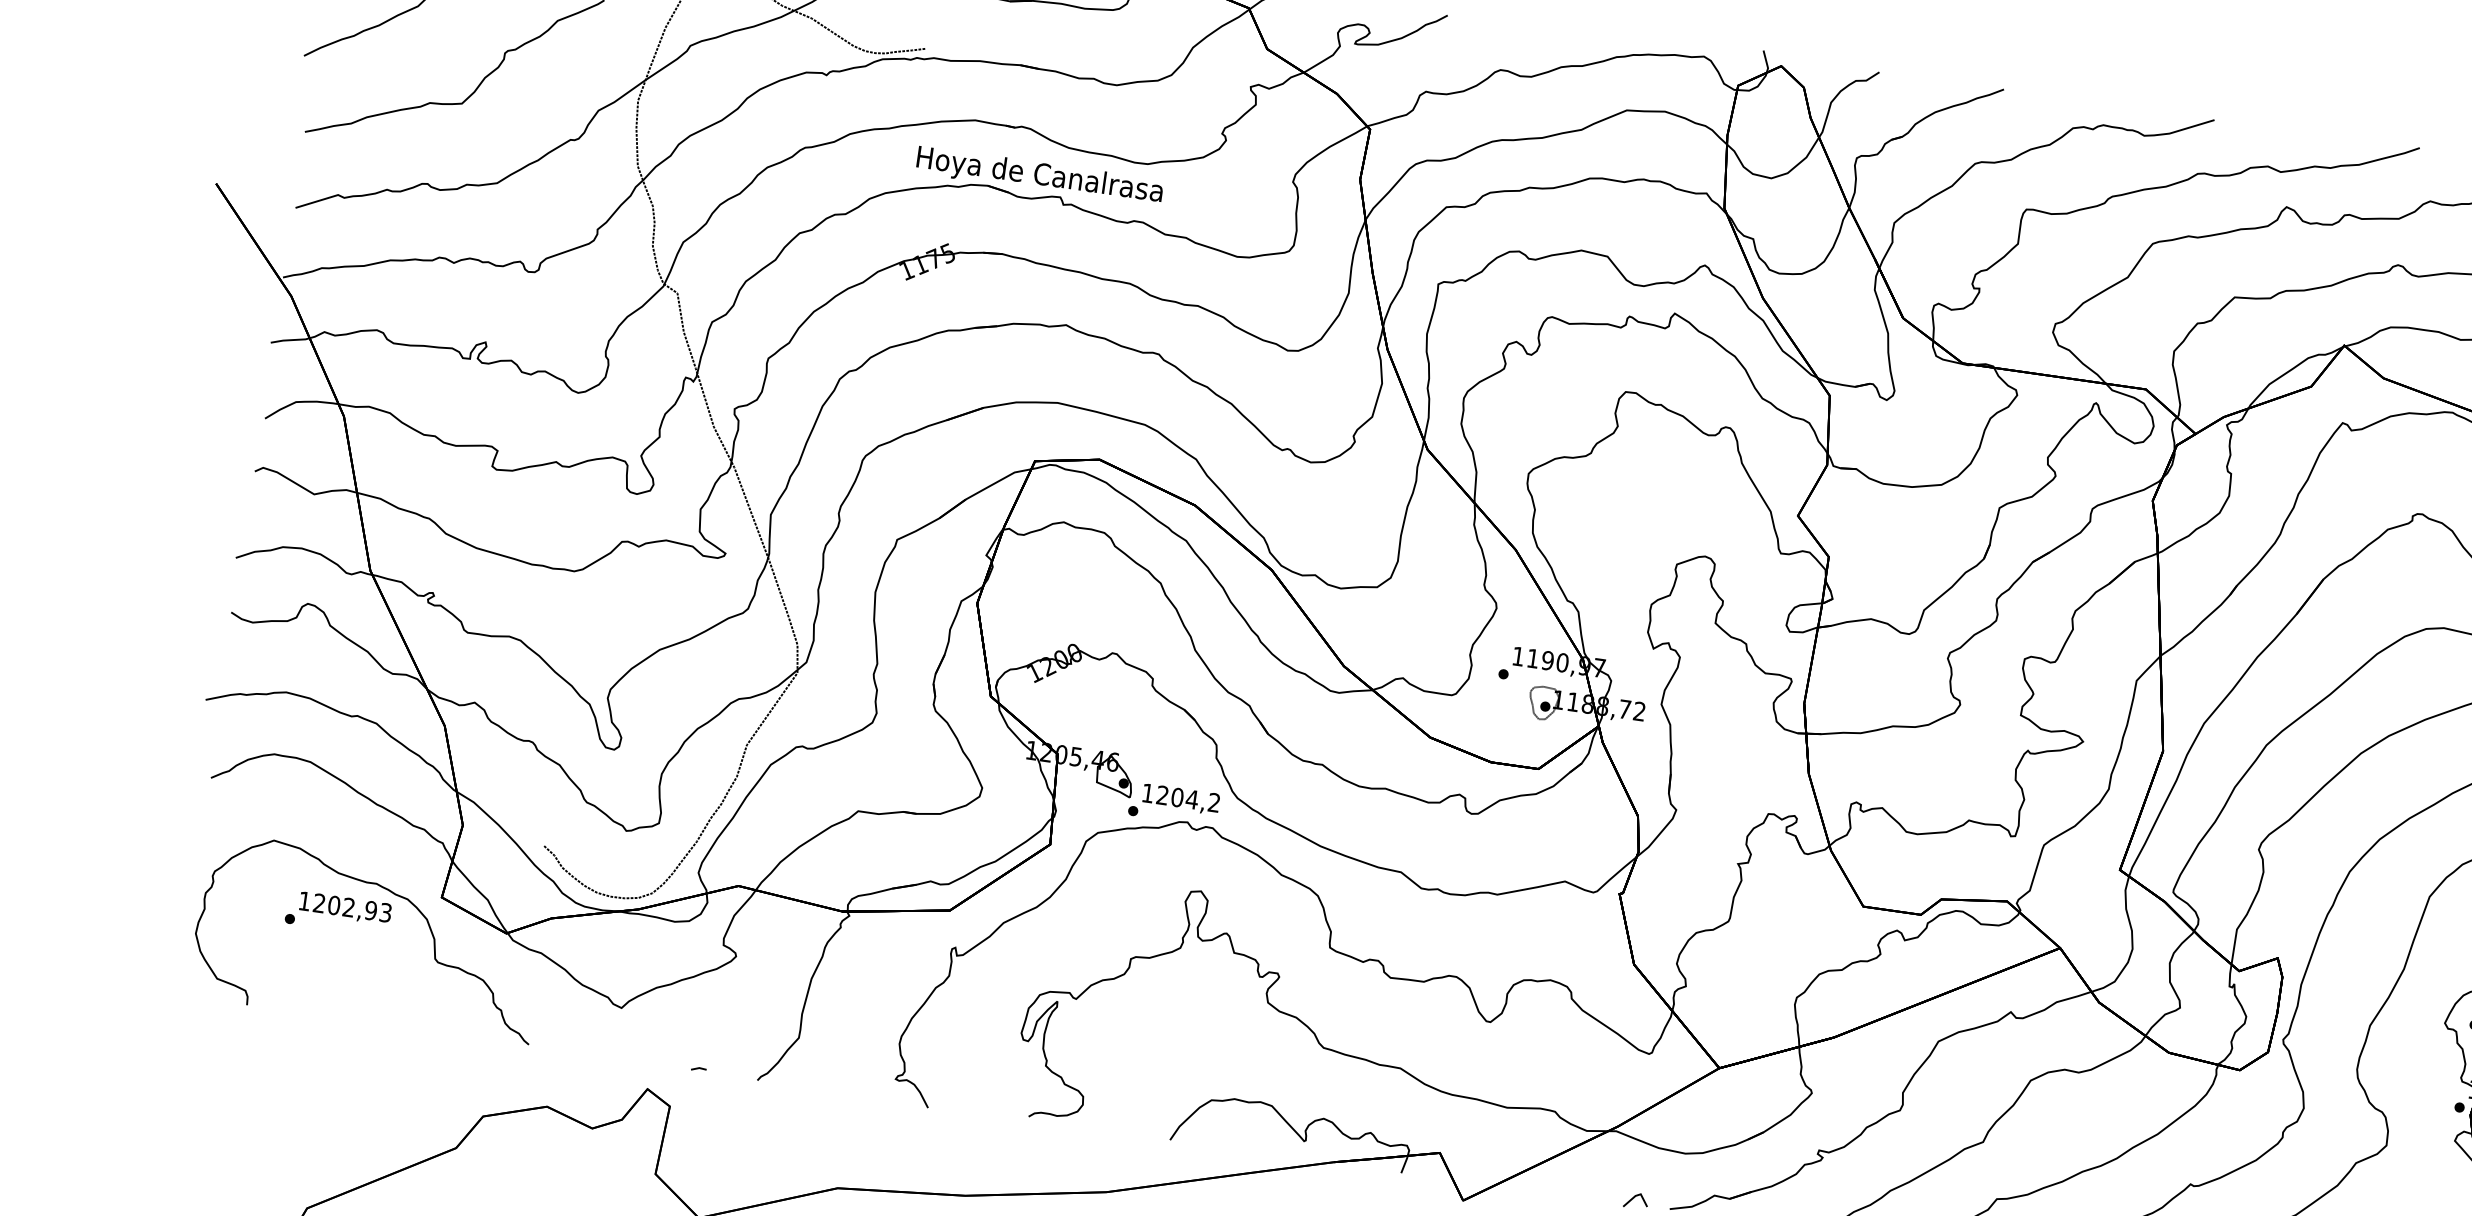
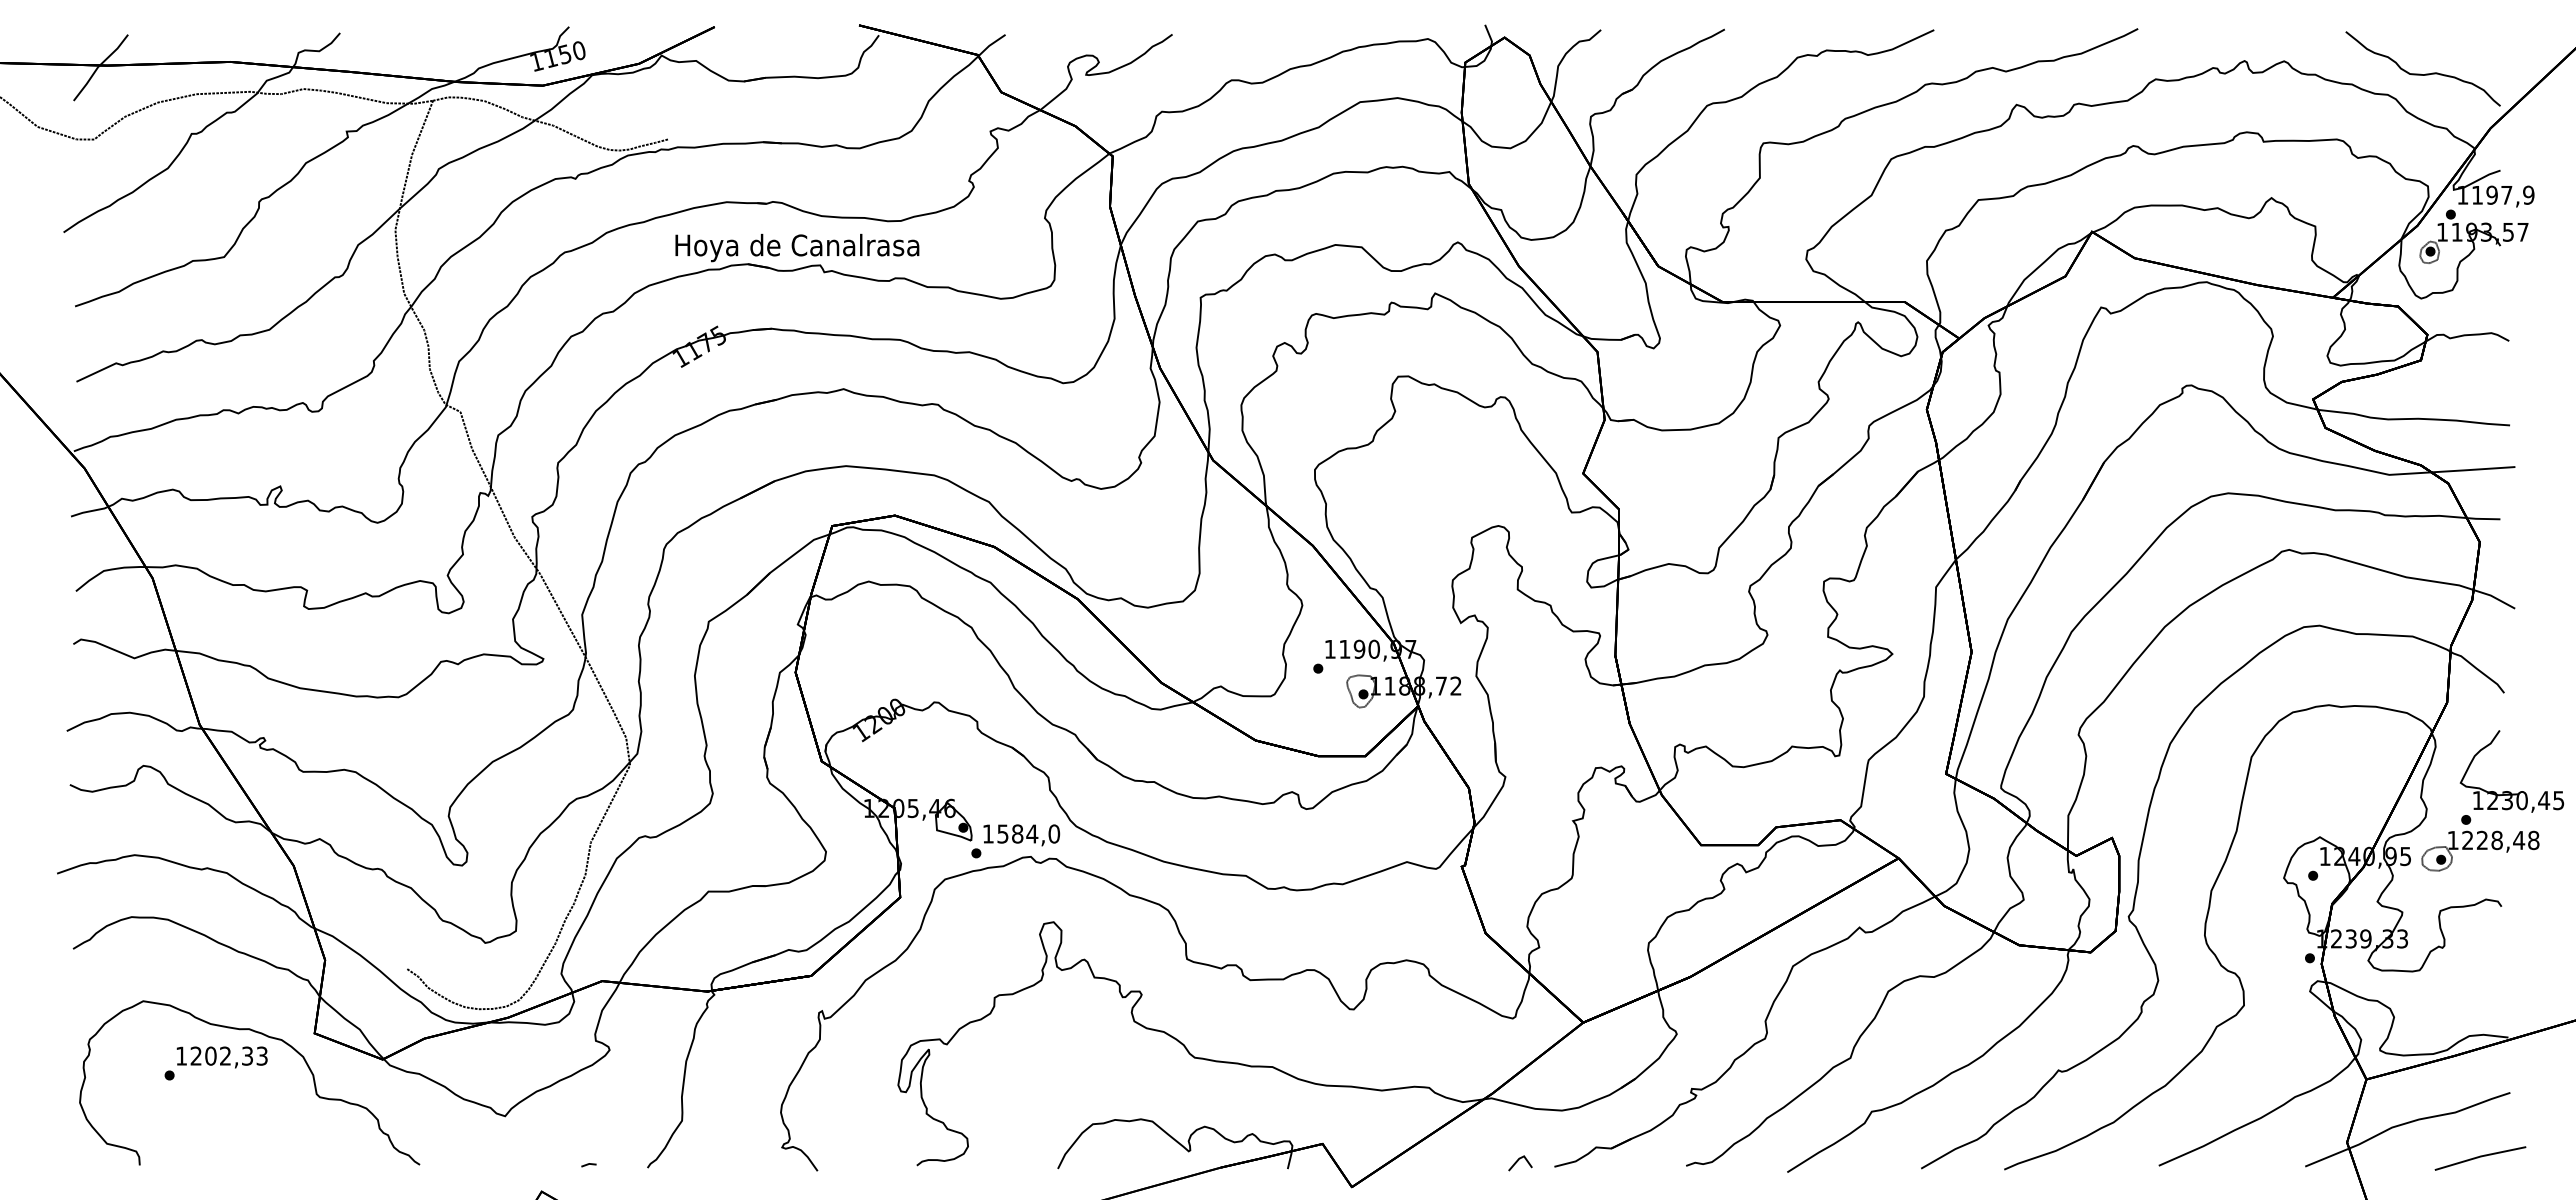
text: (1188, 798) -> (1028, 833), 1204,2 -> 1584,0
text: (371, 910) -> (247, 1055), 1202,93 -> 1202,33

